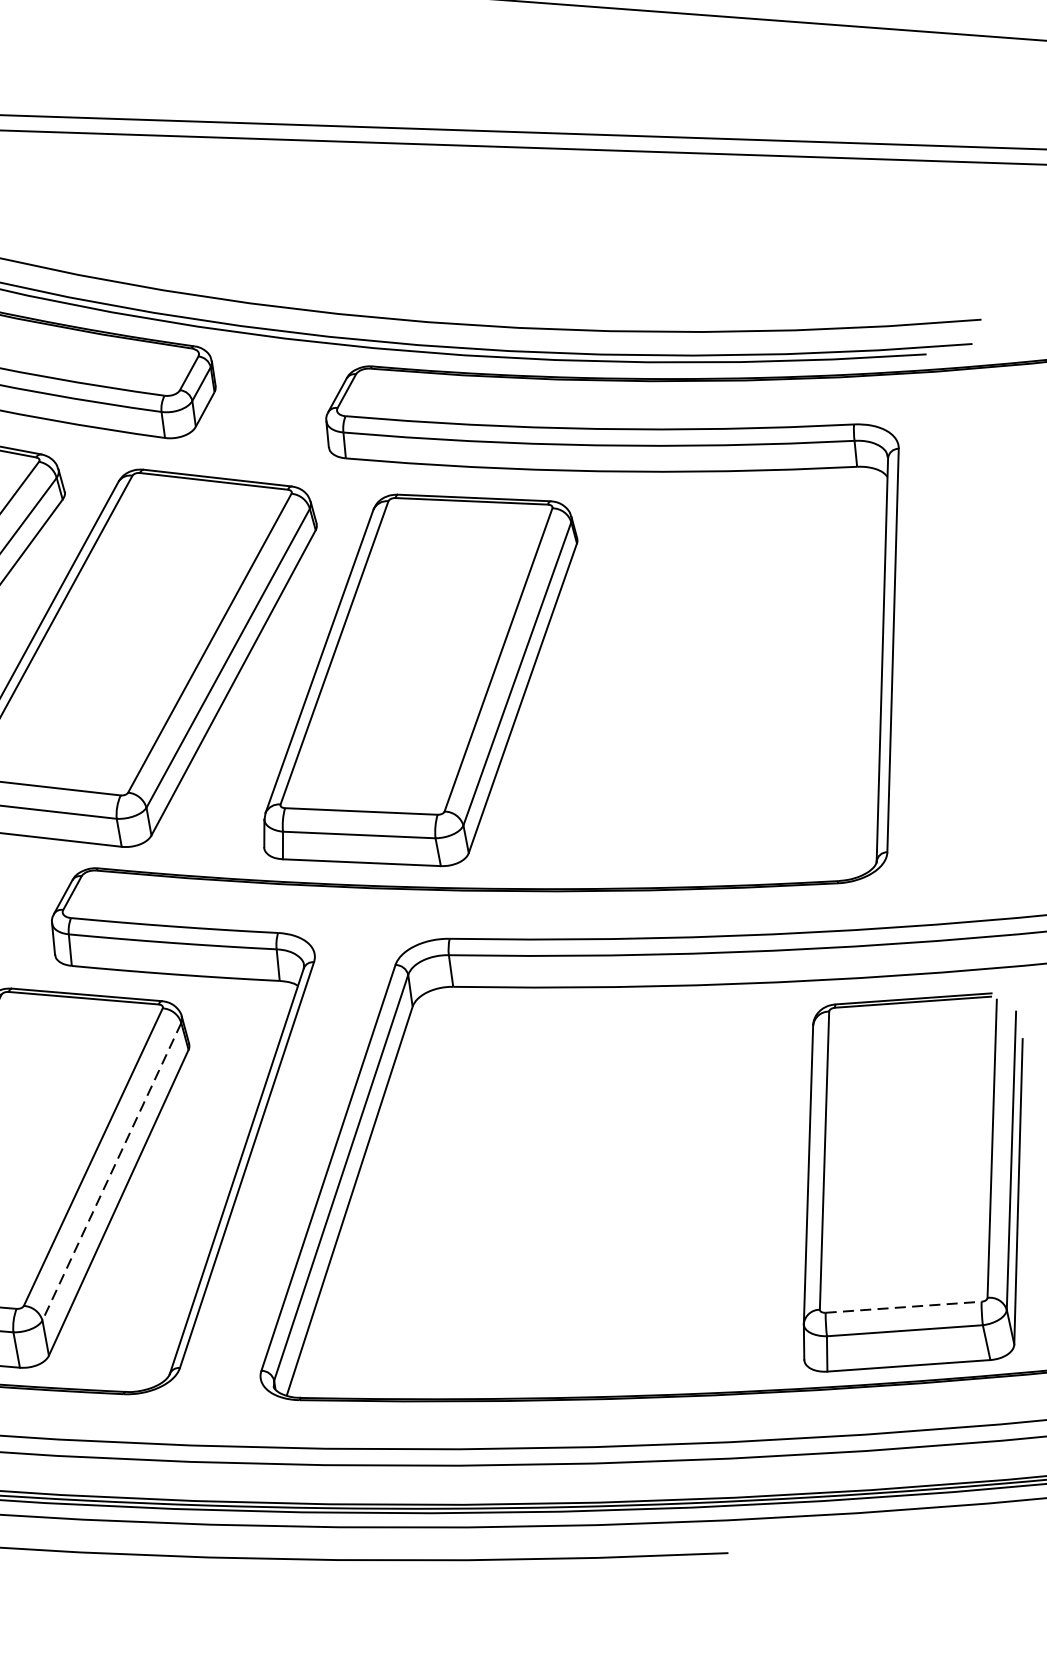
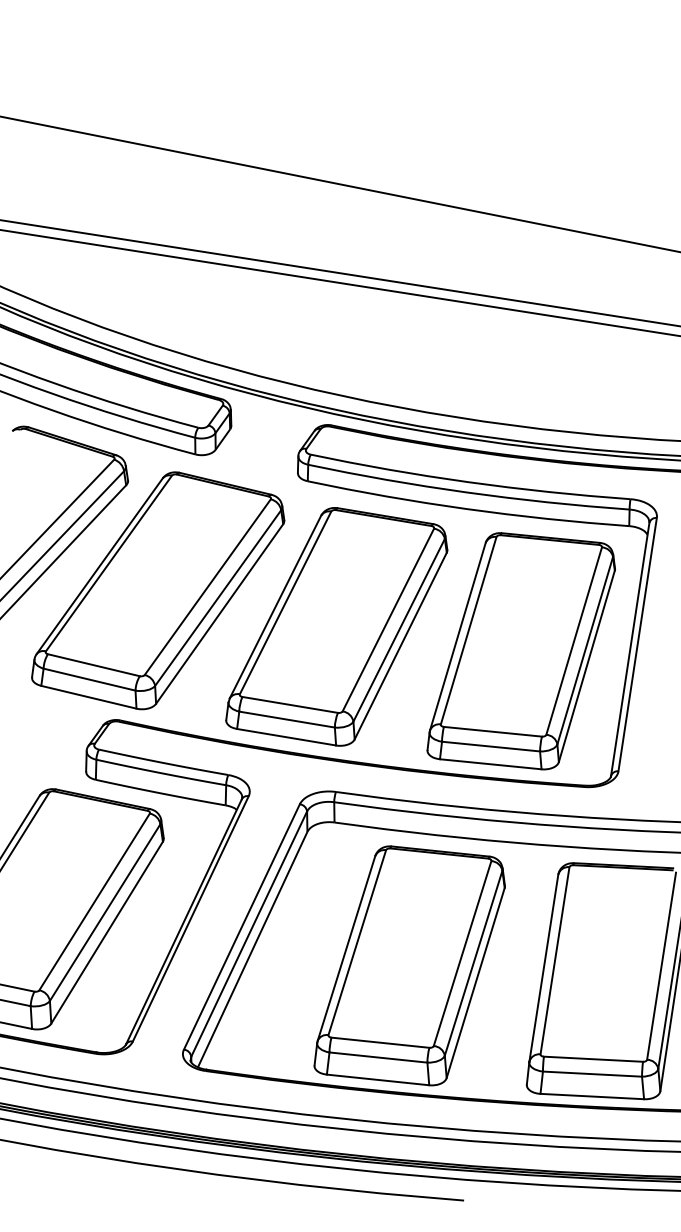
part: (711, 683) -> (520, 651), added
line: (111, 1173) -> (104, 913), dashed -> solid
part: (597, 1196) -> (409, 965), added
line: (903, 1307) -> (593, 1059), dashed -> solid

